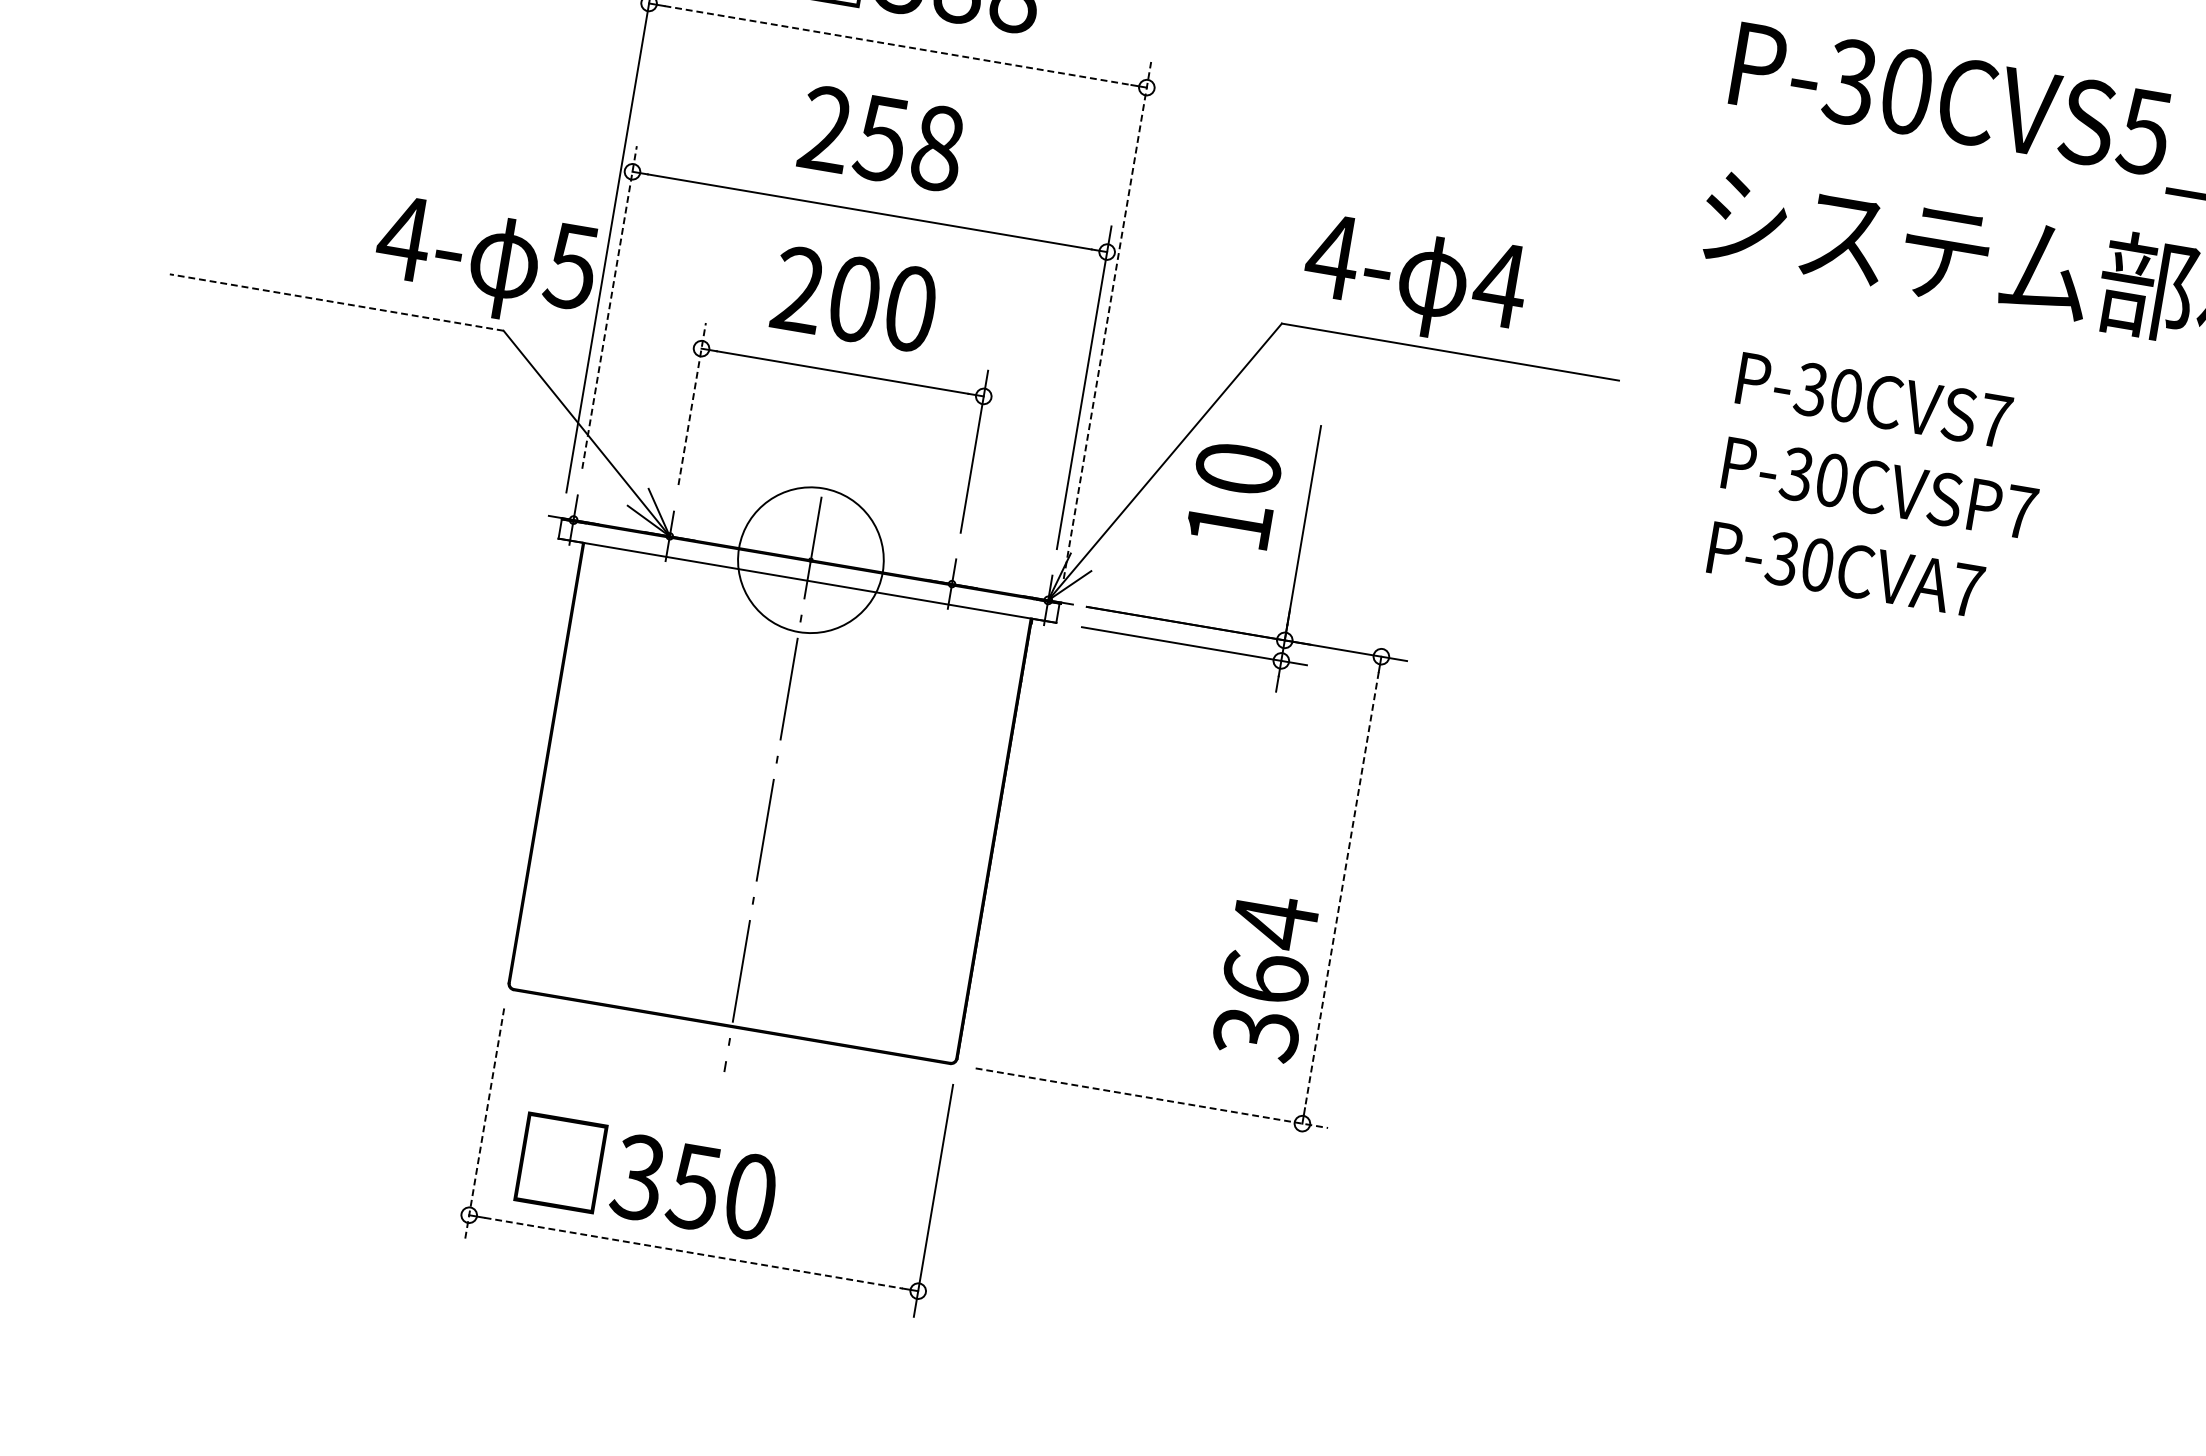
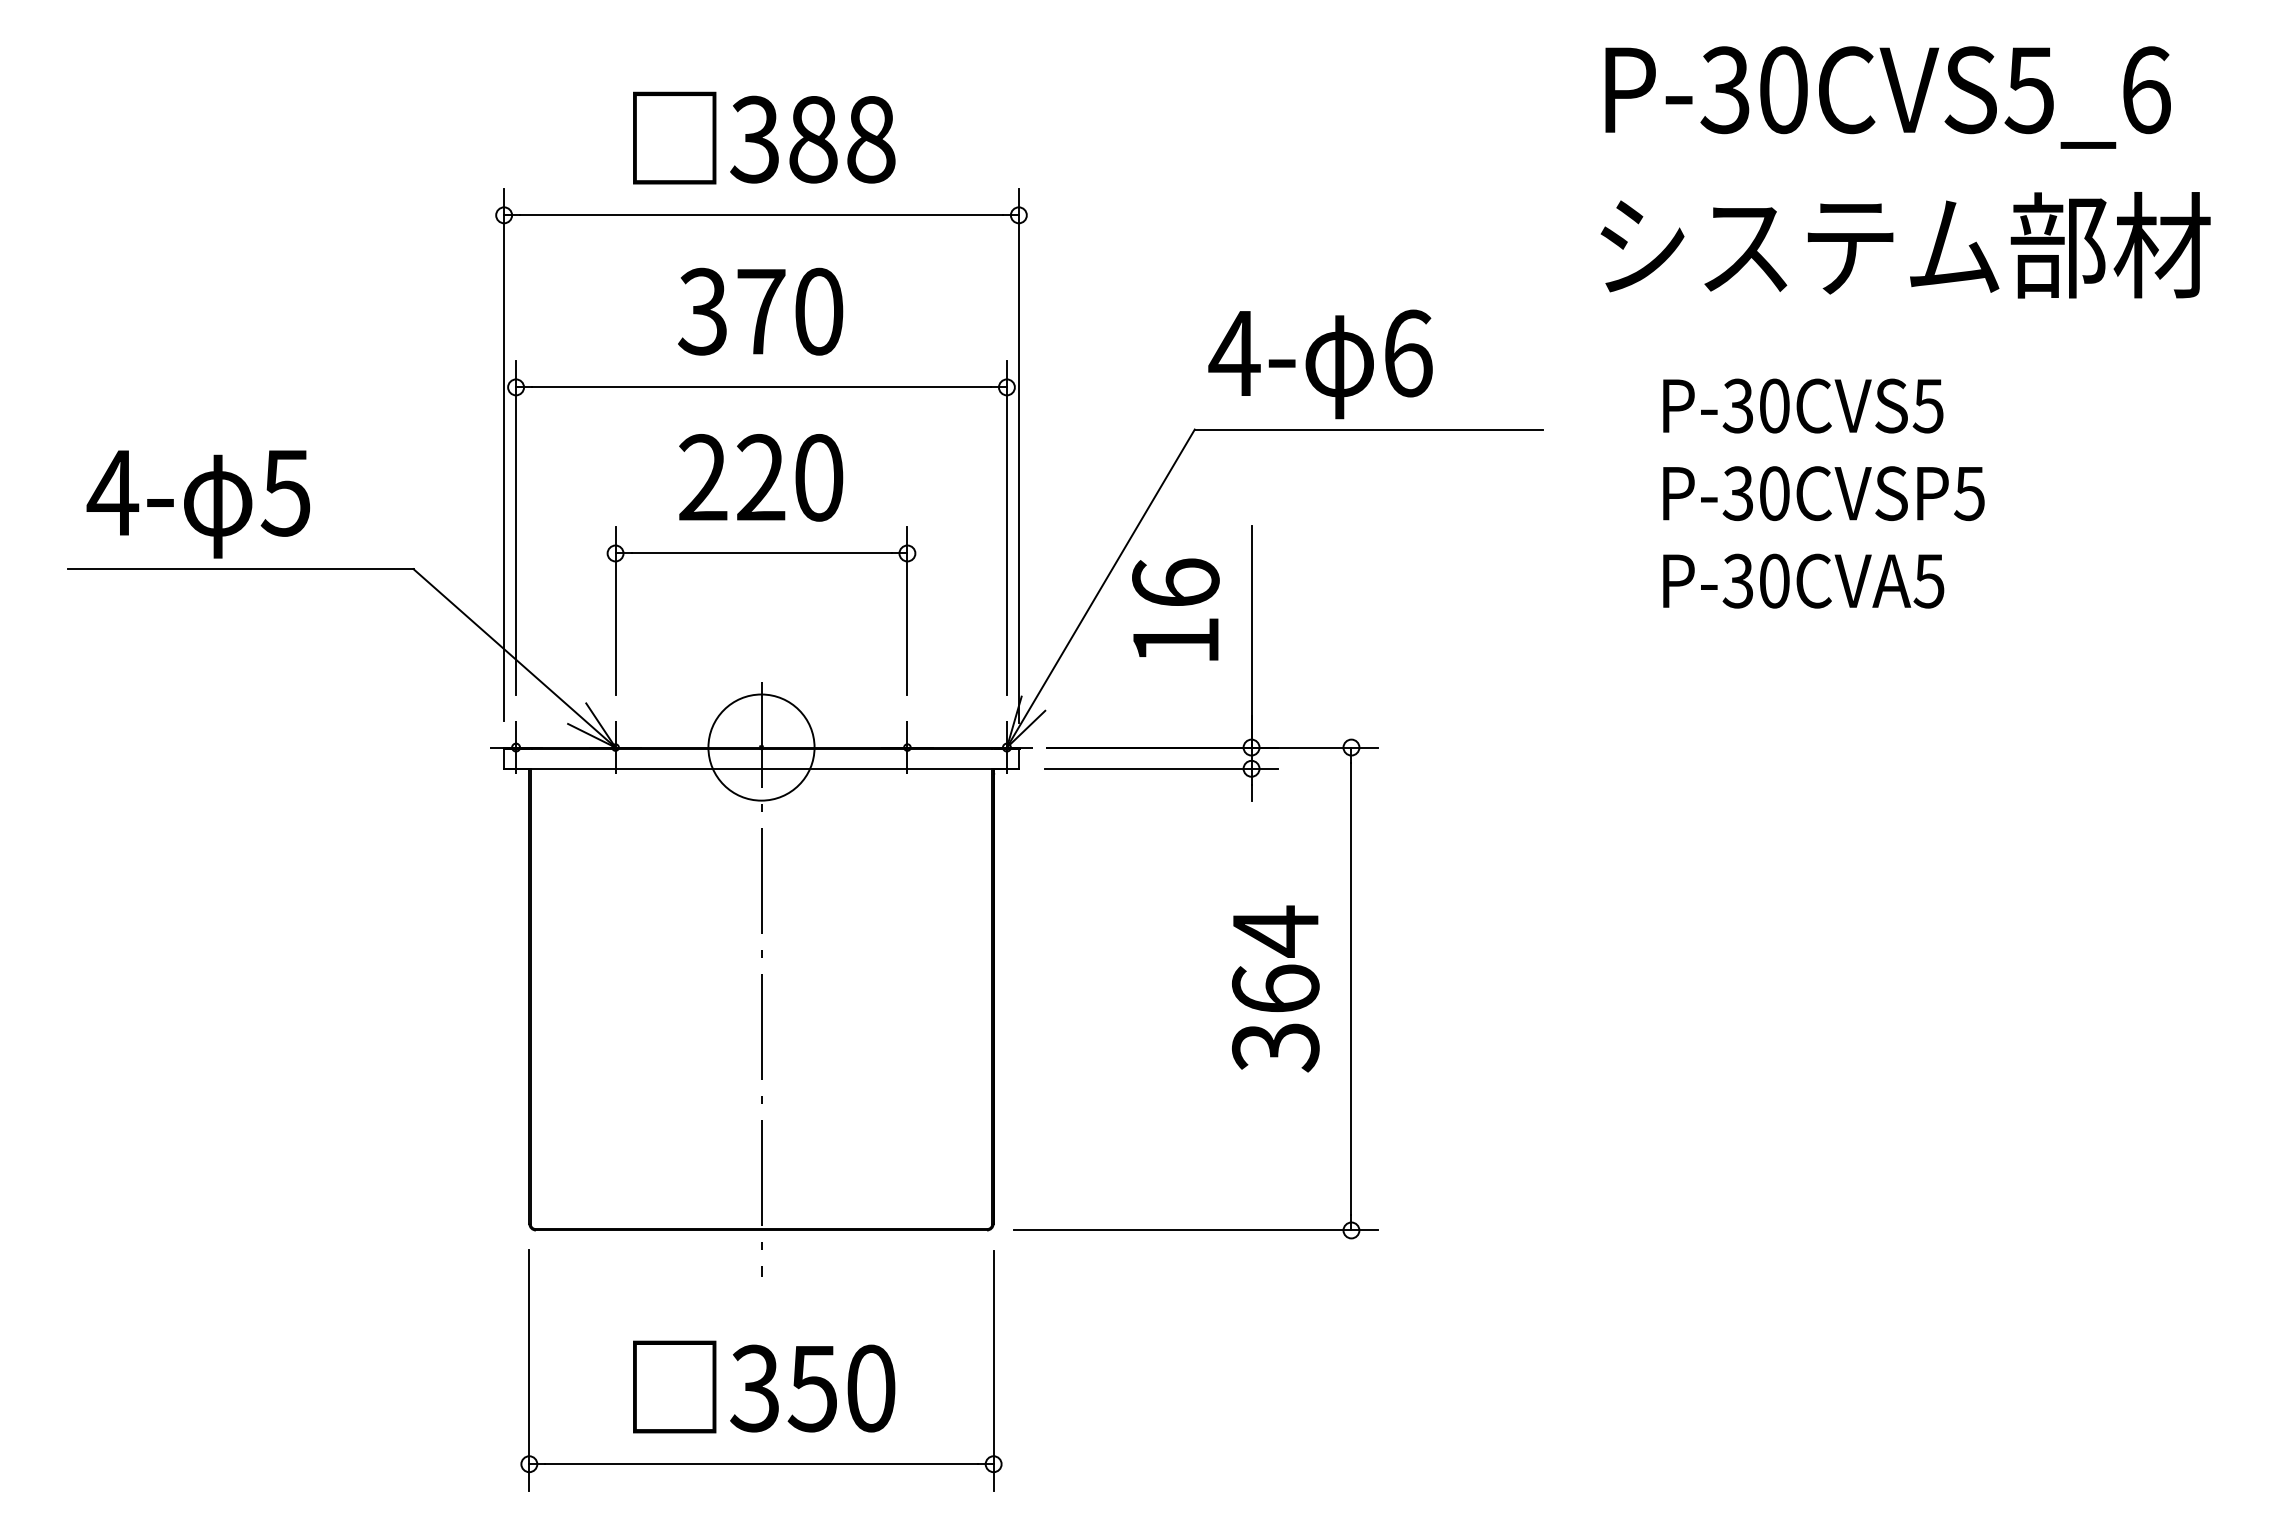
line: (898, 45) -> (762, 215), dashed -> solid
text: (881, 138) -> (760, 311), 258 -> 370
text: (484, 263) -> (197, 504), moved
text: (1500, 284) -> (1407, 353), 4 -> 6
text: (855, 299) -> (761, 477), 200 -> 220
line: (336, 302) -> (240, 569), dashed -> solid
line: (610, 307) -> (516, 527), dashed -> solid
line: (1107, 319) -> (1018, 455), dashed -> solid
line: (692, 403) -> (615, 610), dashed -> solid
text: (1994, 421) -> (1927, 406), P-30CVS7 -> P-30CVS5
text: (1238, 468) -> (1175, 582), 10 -> 16
text: (2020, 513) -> (1969, 494), P-30CVSP7 -> P-30CVSP5
circle: (810, 560) -> (761, 747), size x0.71
text: (1966, 590) -> (1928, 581), P-30CVA7 -> P-30CVA5
line: (1341, 890) -> (1351, 989), dashed -> solid
text: (1265, 977) -> (1275, 988), moved
line: (1152, 1098) -> (1196, 1230), dashed -> solid
line: (484, 1125) -> (529, 1371), dashed -> solid
text: (647, 1177) -> (764, 1386), moved
line: (694, 1253) -> (762, 1464), dashed -> solid

